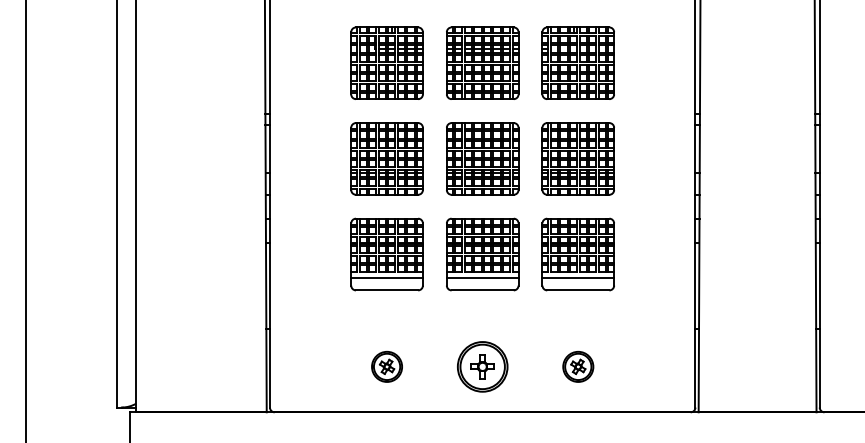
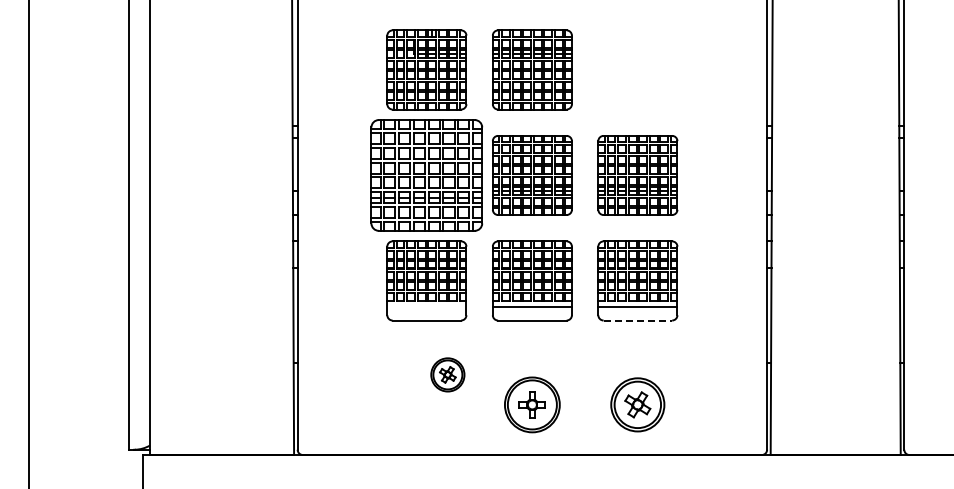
part: (577, 62) -> (637, 69), removed
part: (386, 158) -> (426, 175), size x1.4
line: (386, 278) -> (426, 307), removed
line: (578, 290) -> (638, 320), solid -> dashed
part: (386, 366) -> (447, 374), moved
part: (577, 366) -> (637, 404), size x1.6

